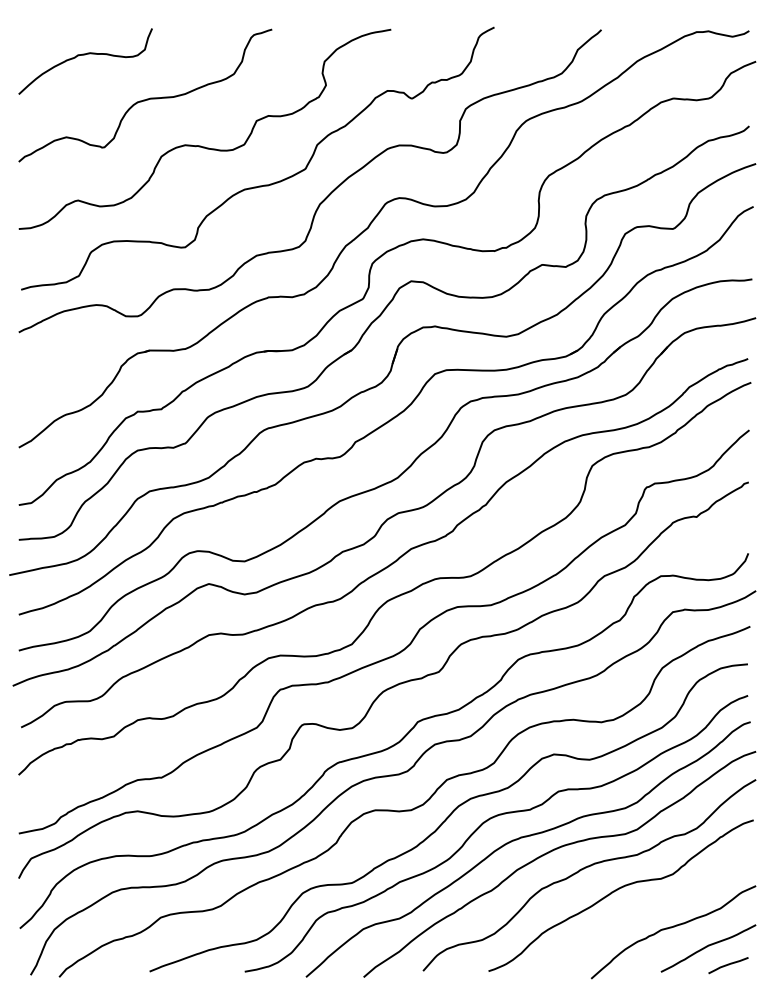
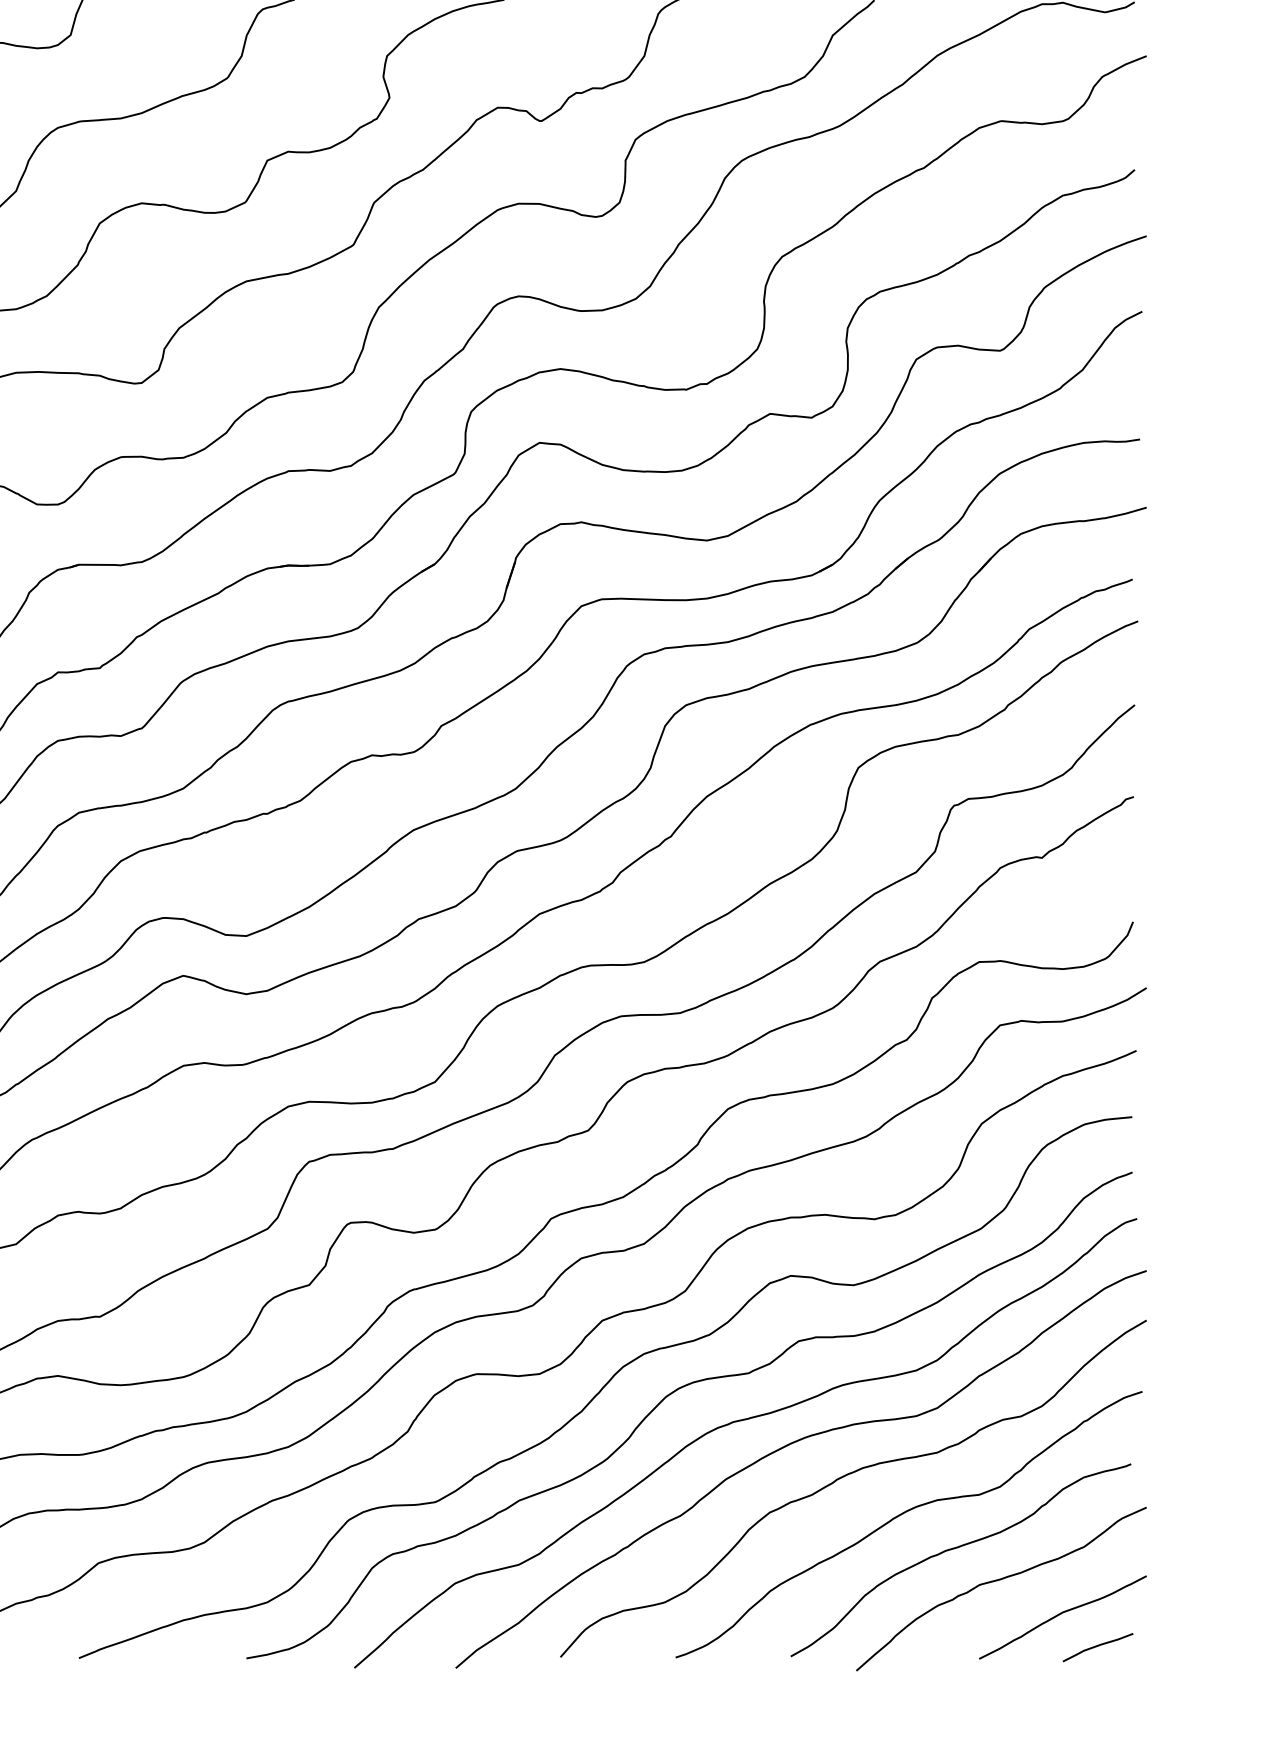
curve: (649, 909) -> (958, 1548), added

